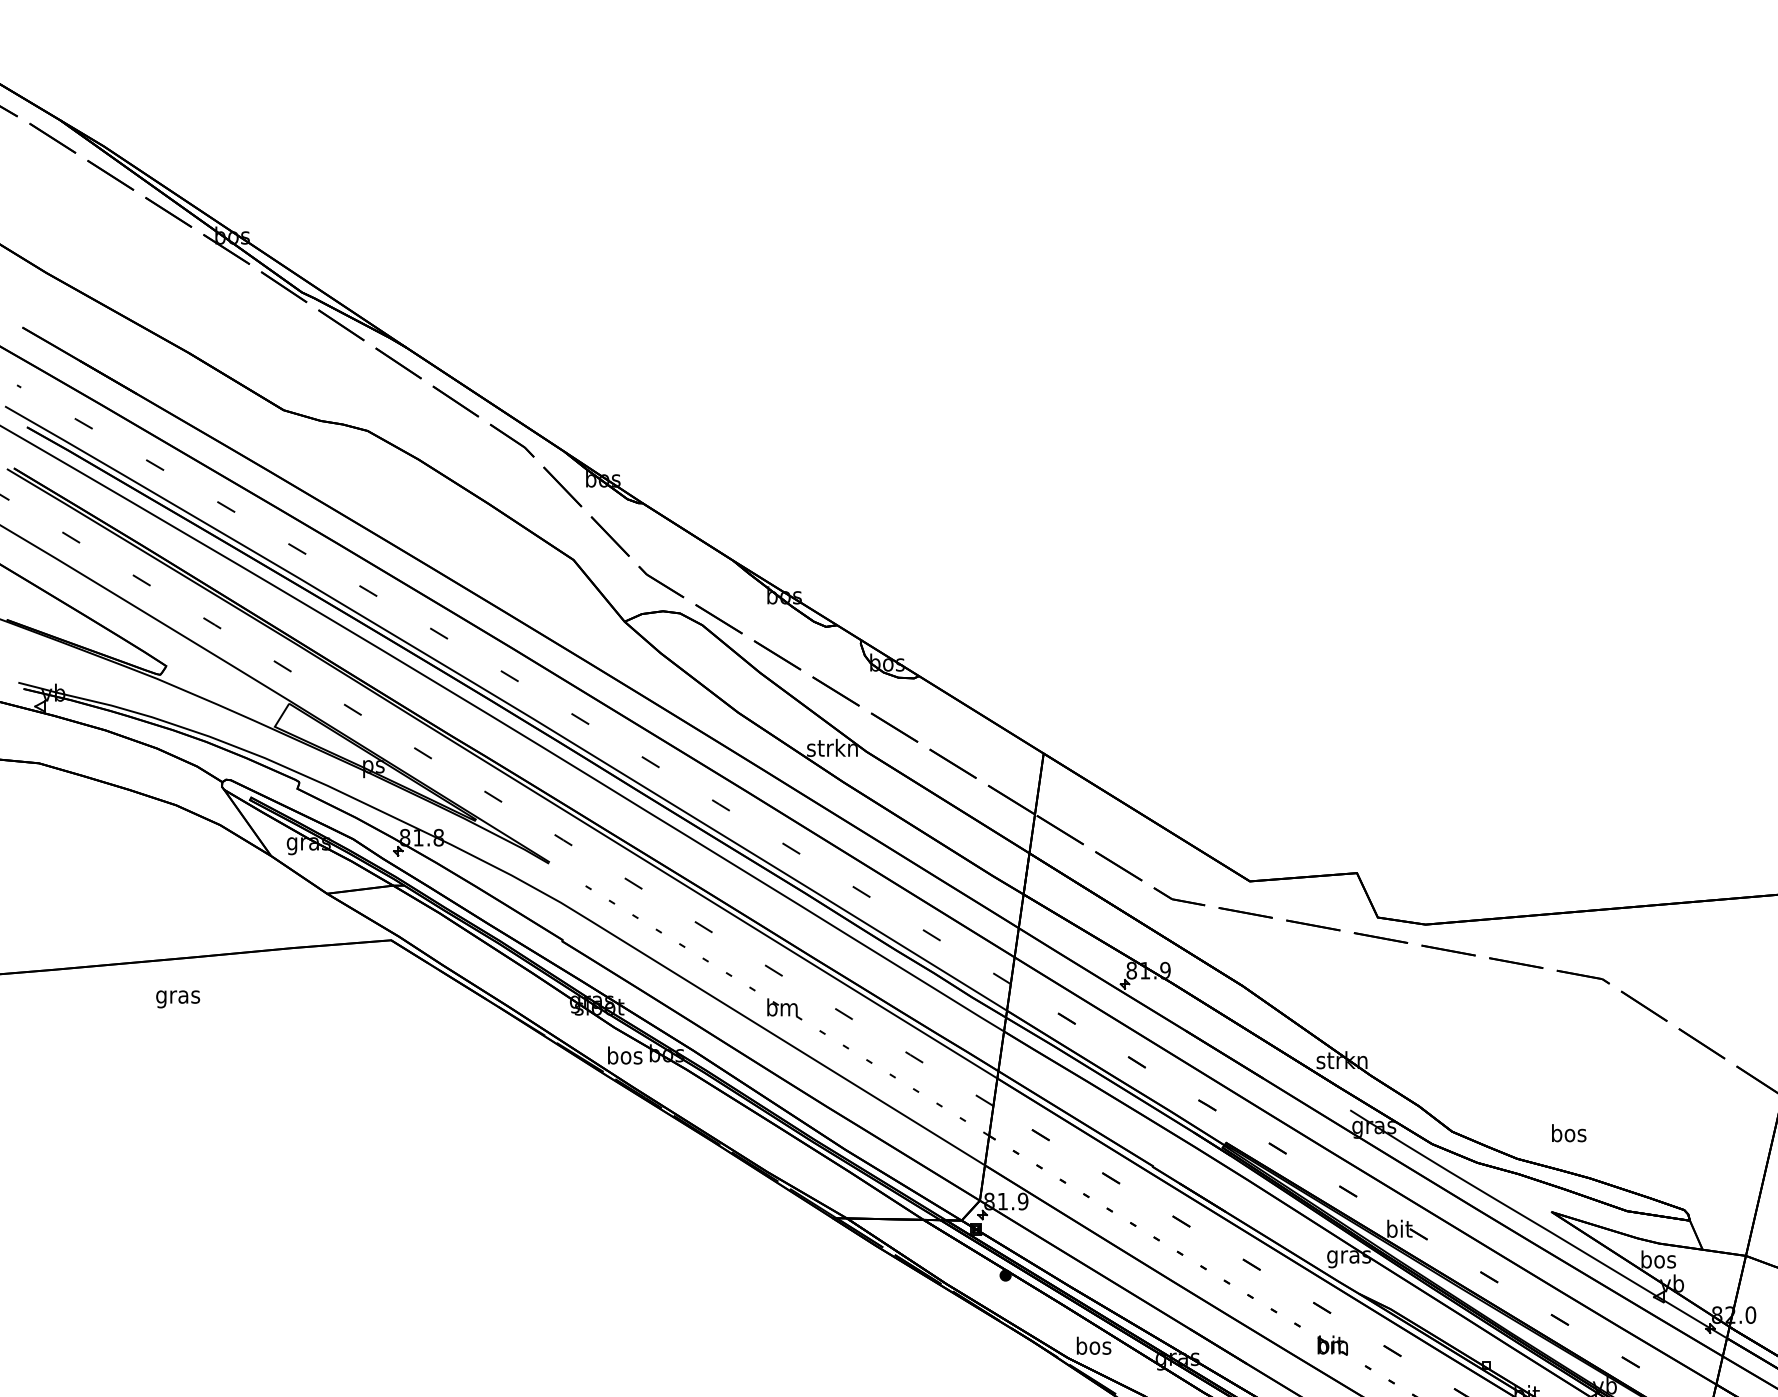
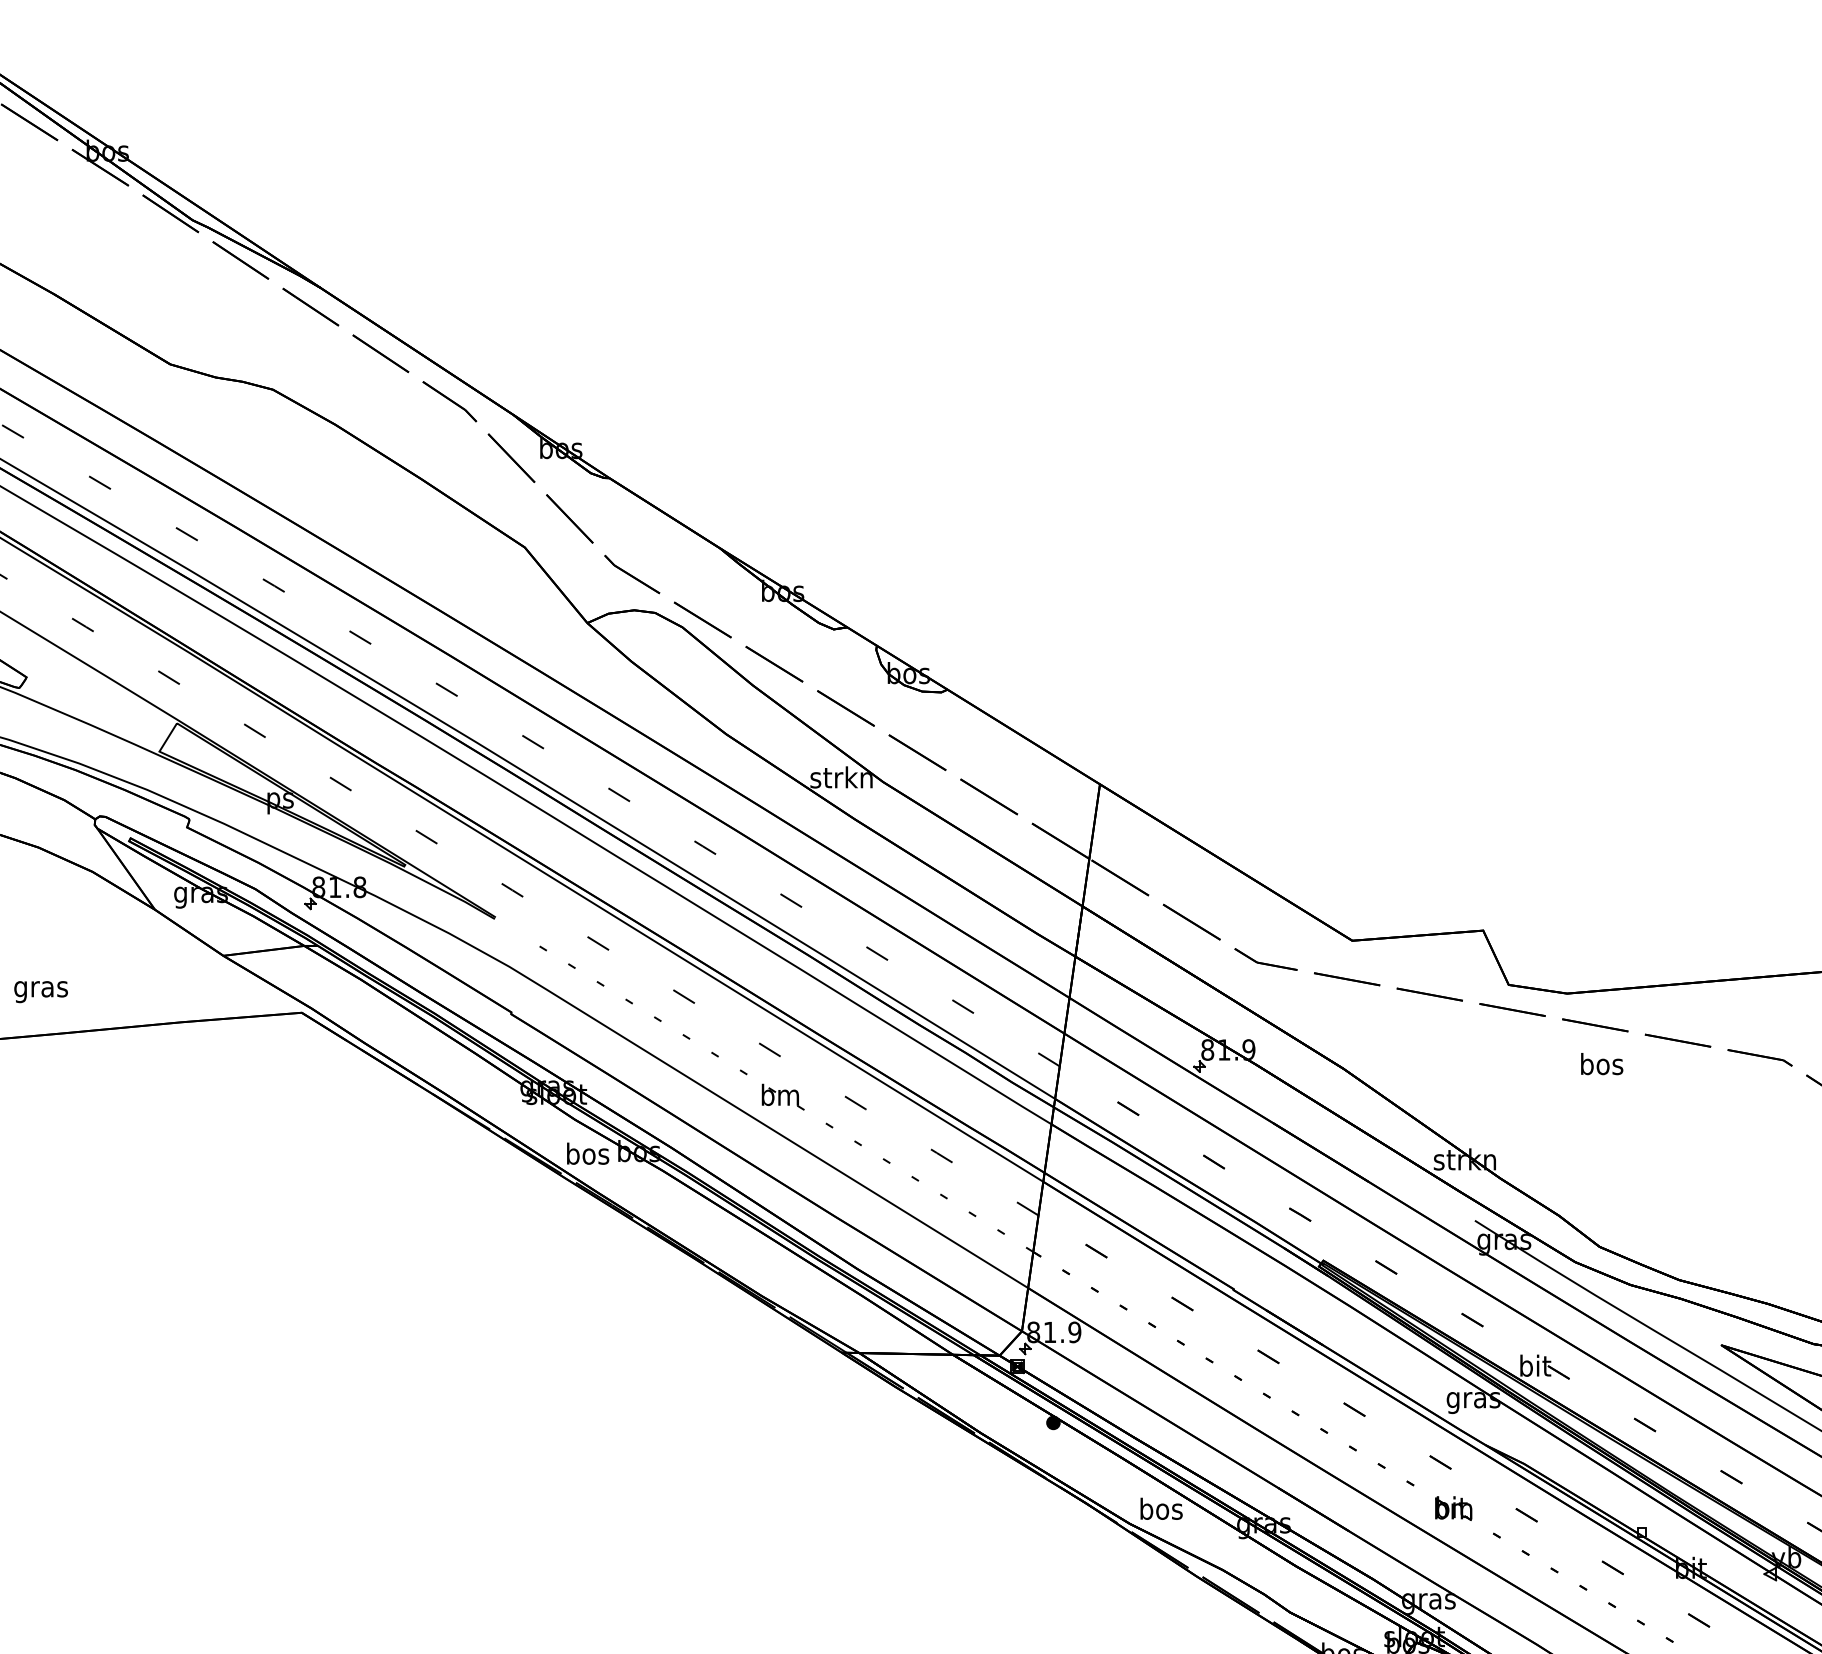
text: (178, 999) -> (41, 992), moved
text: (1569, 1133) -> (1602, 1064), moved

